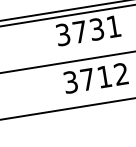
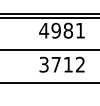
text: (80, 31) -> (56, 30), 3731 -> 4981

